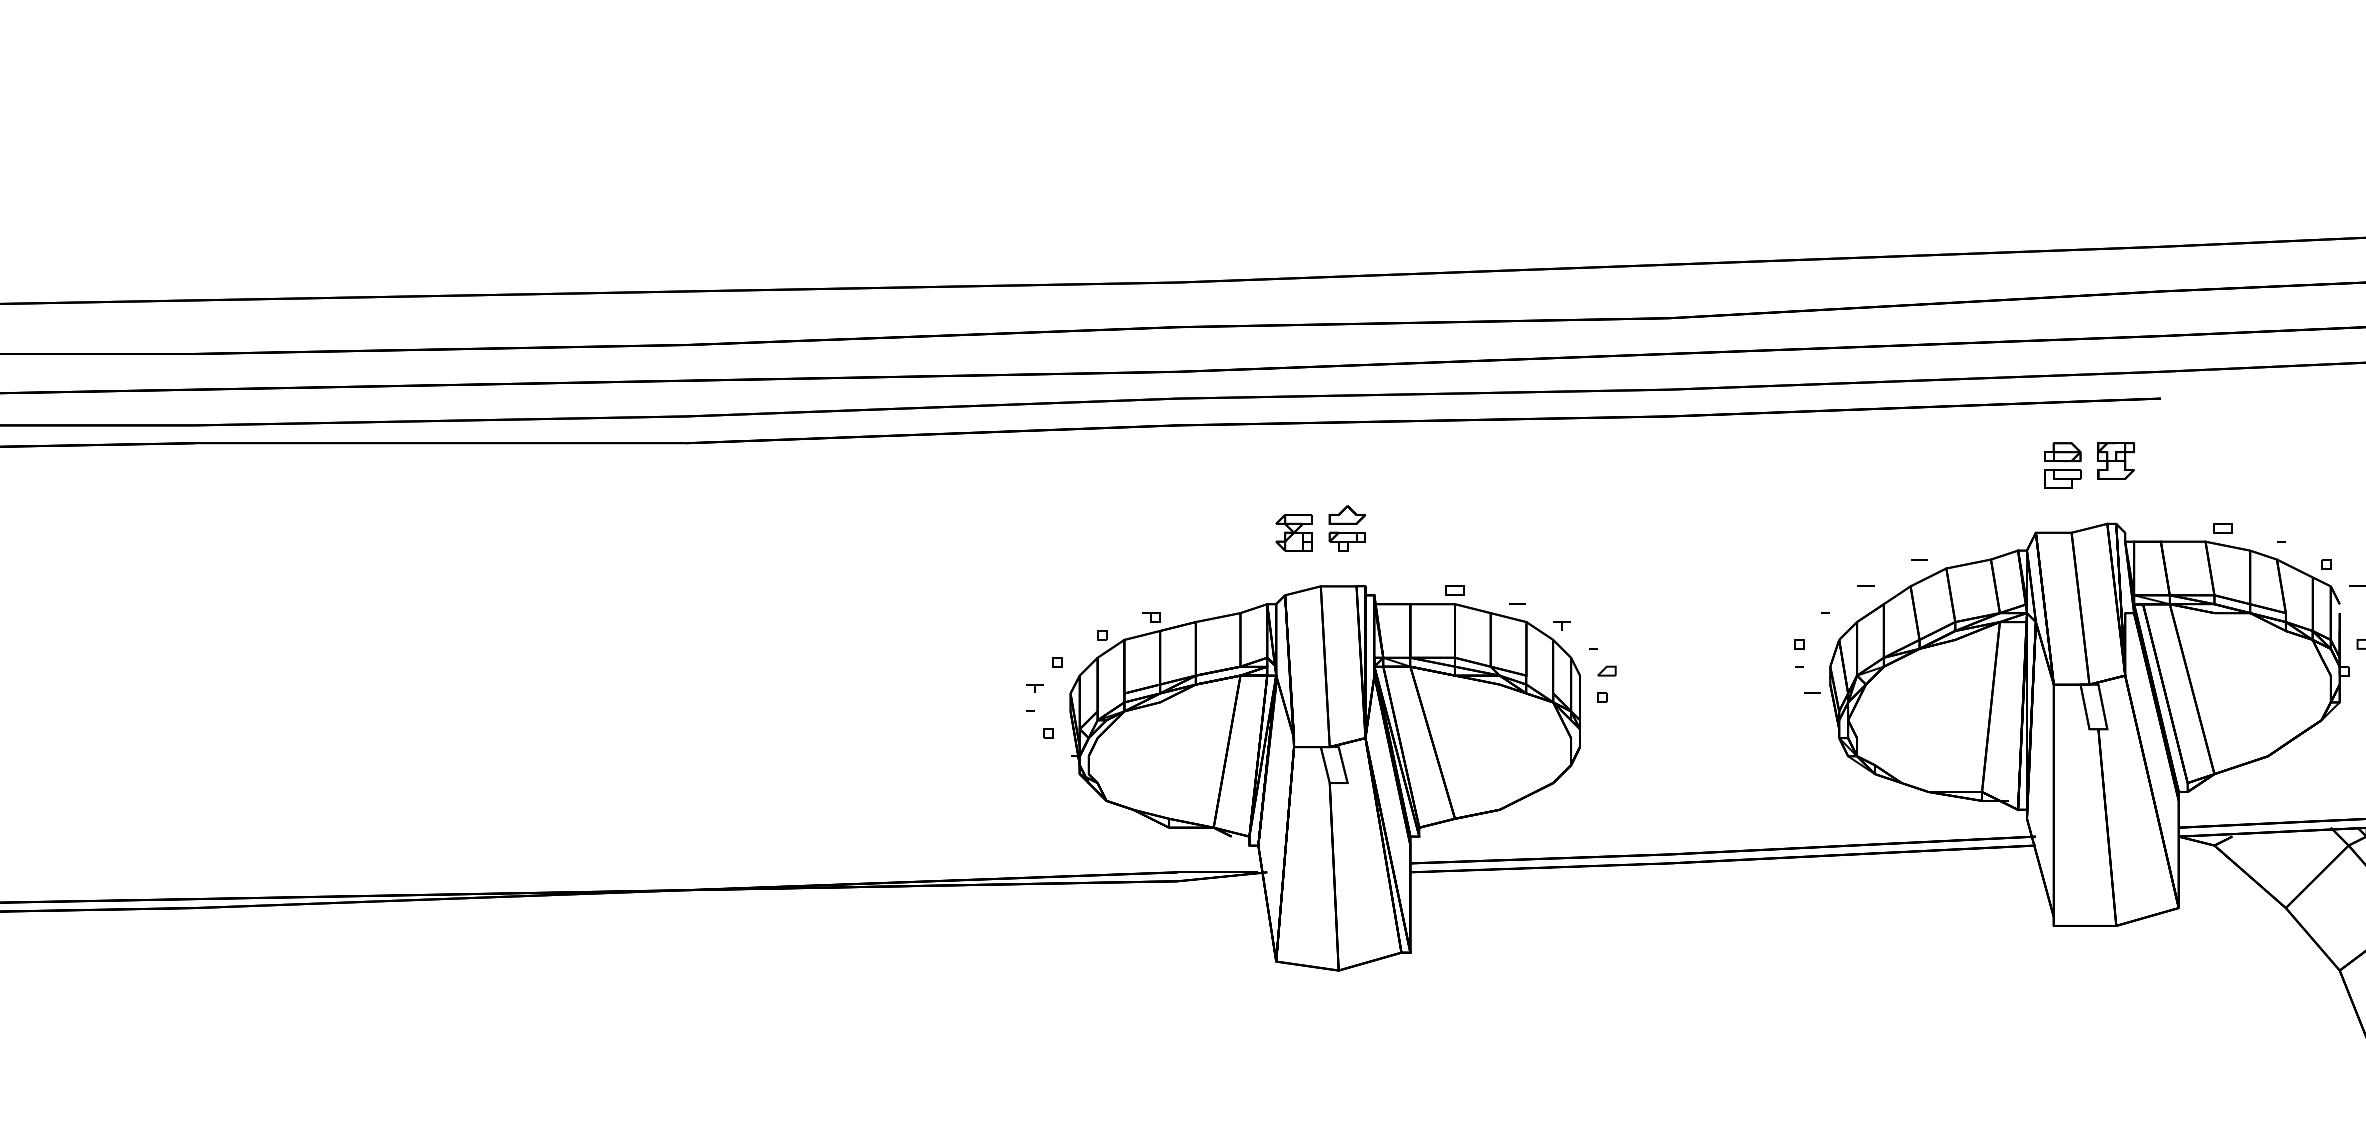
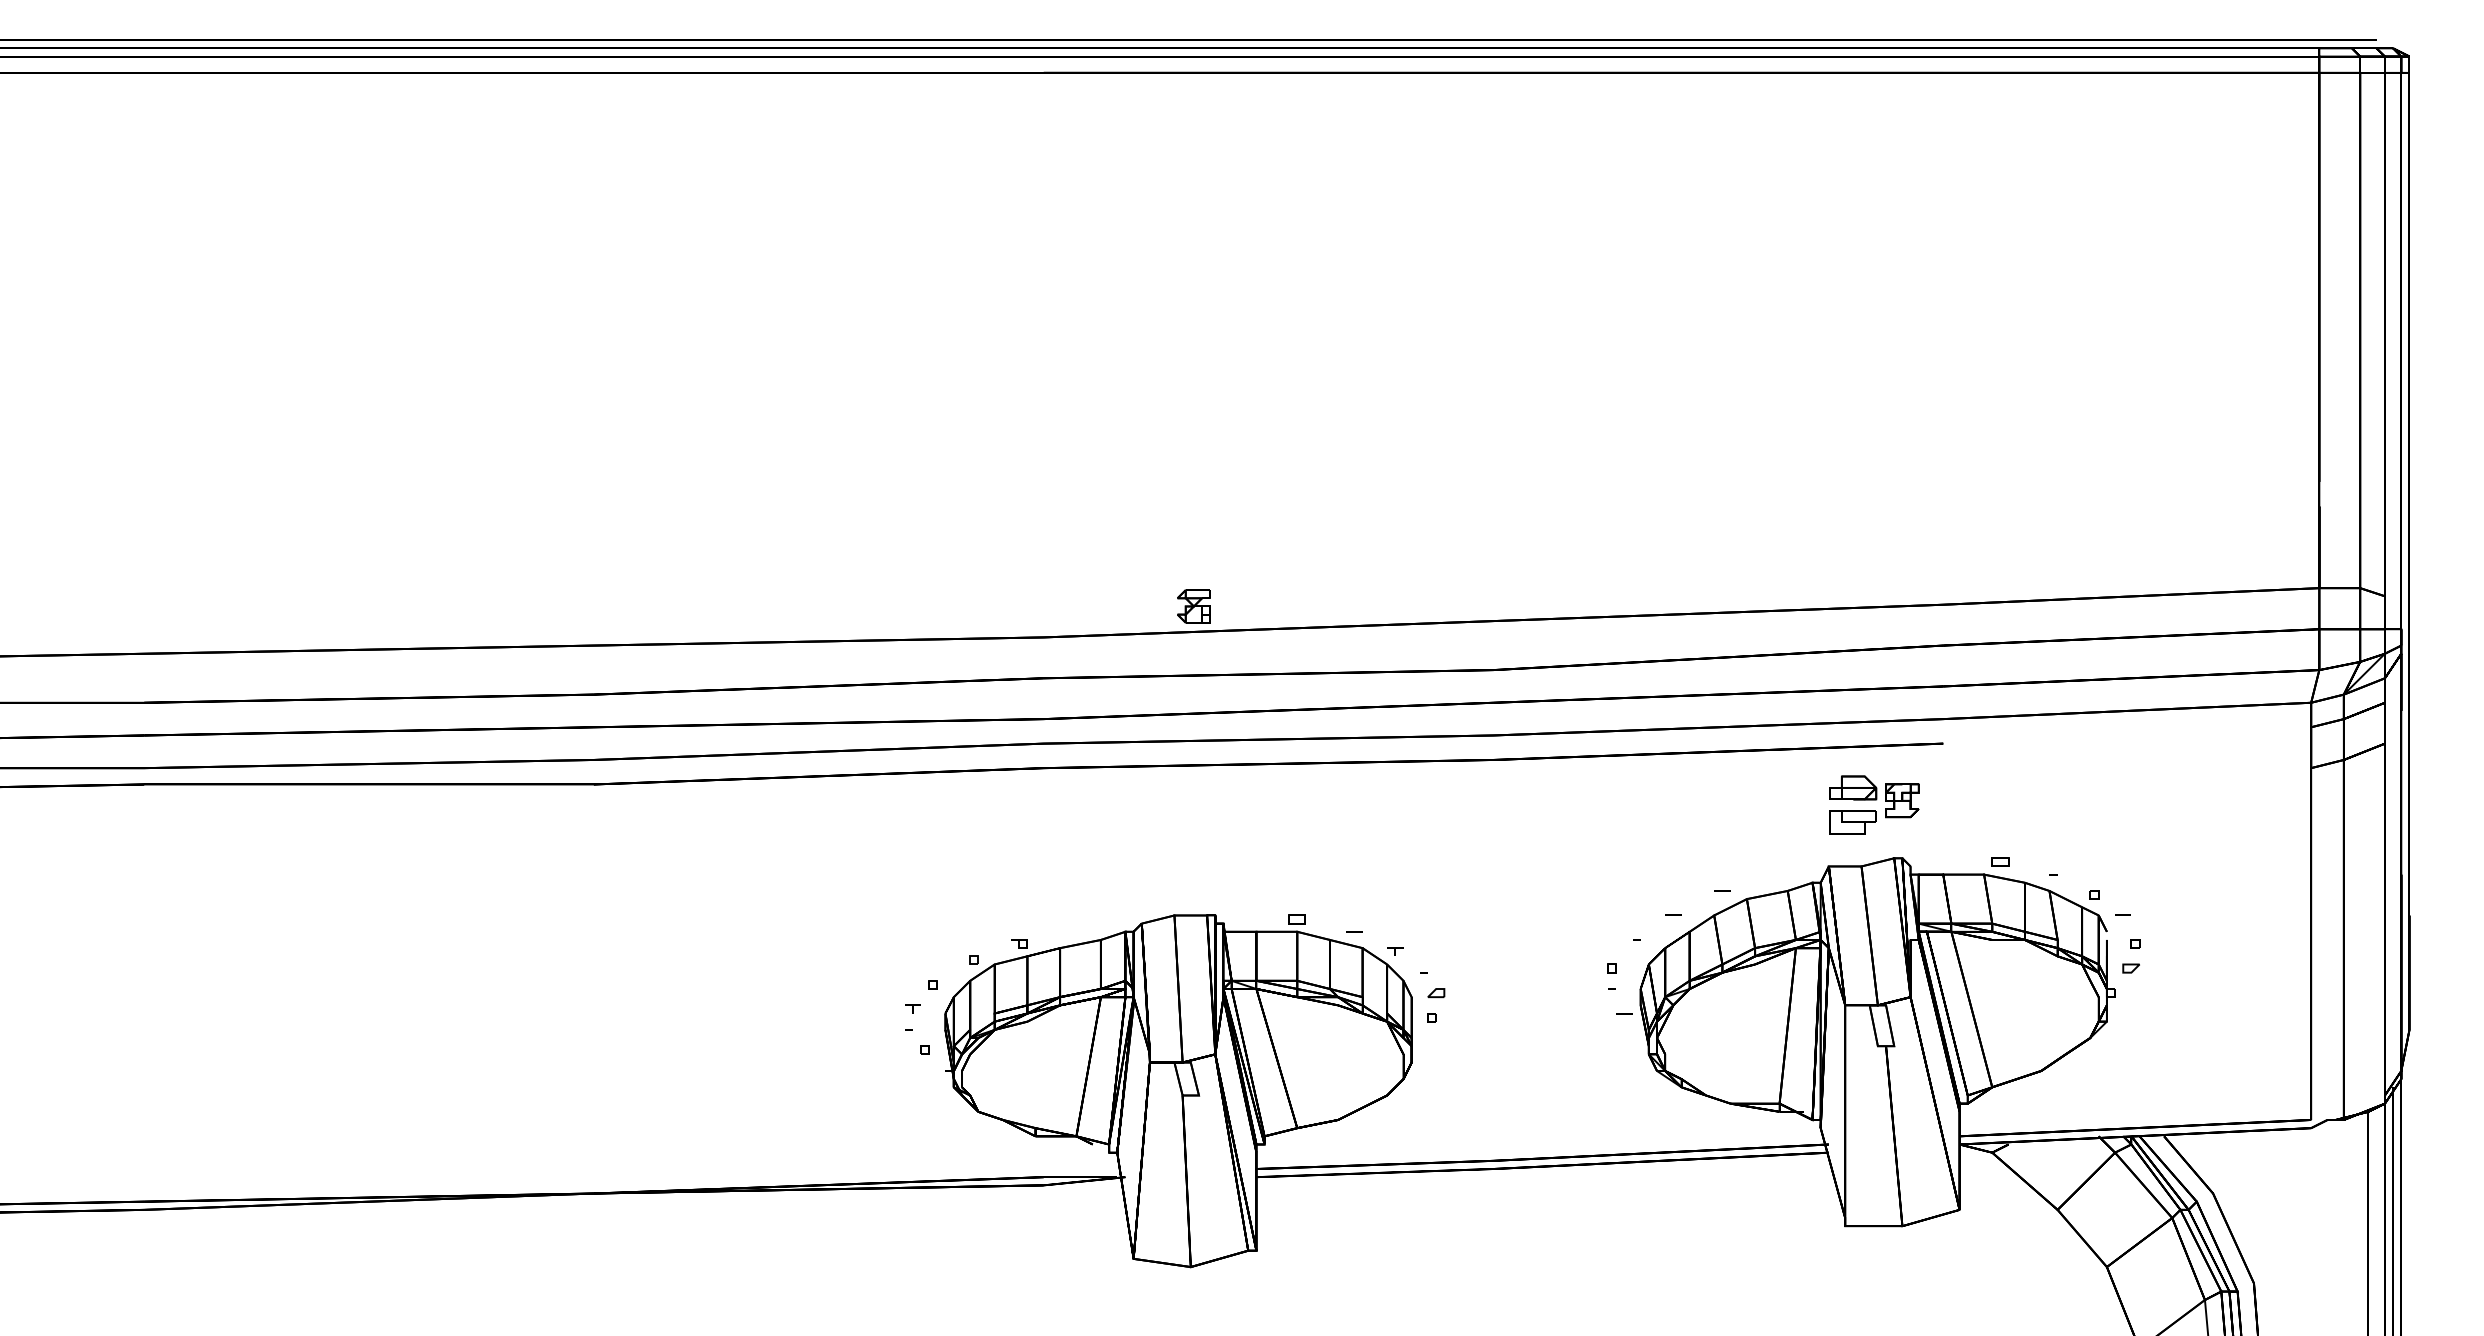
part: (2062, 465) -> (1853, 804), size x1.4
part: (1347, 528) -> (1198, 862), removed
part: (1293, 532) -> (1193, 606), moved

